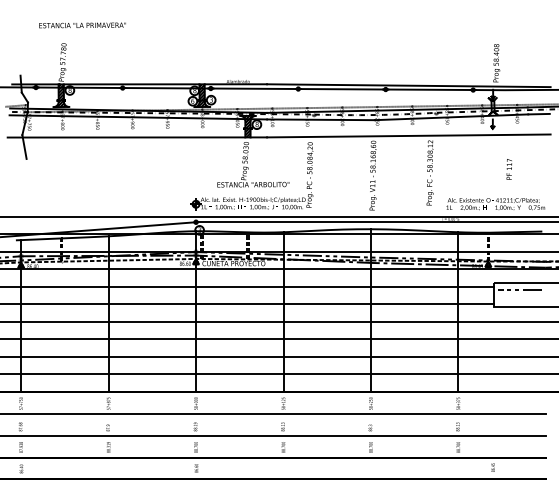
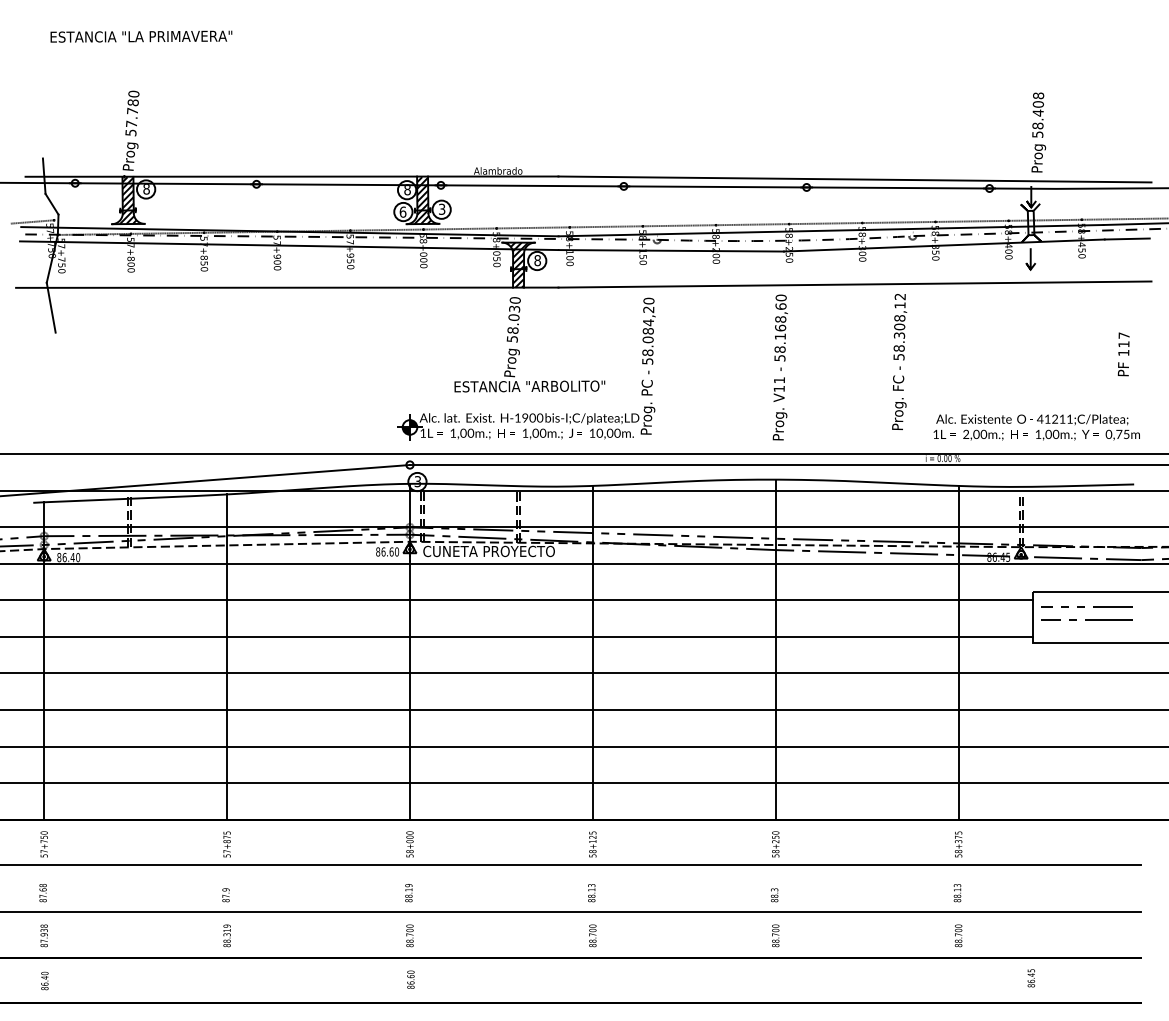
text: (82, 25) -> (141, 36), moved
text: (508, 169) -> (1121, 354), moved
line: (519, 296) -> (1086, 620), added

